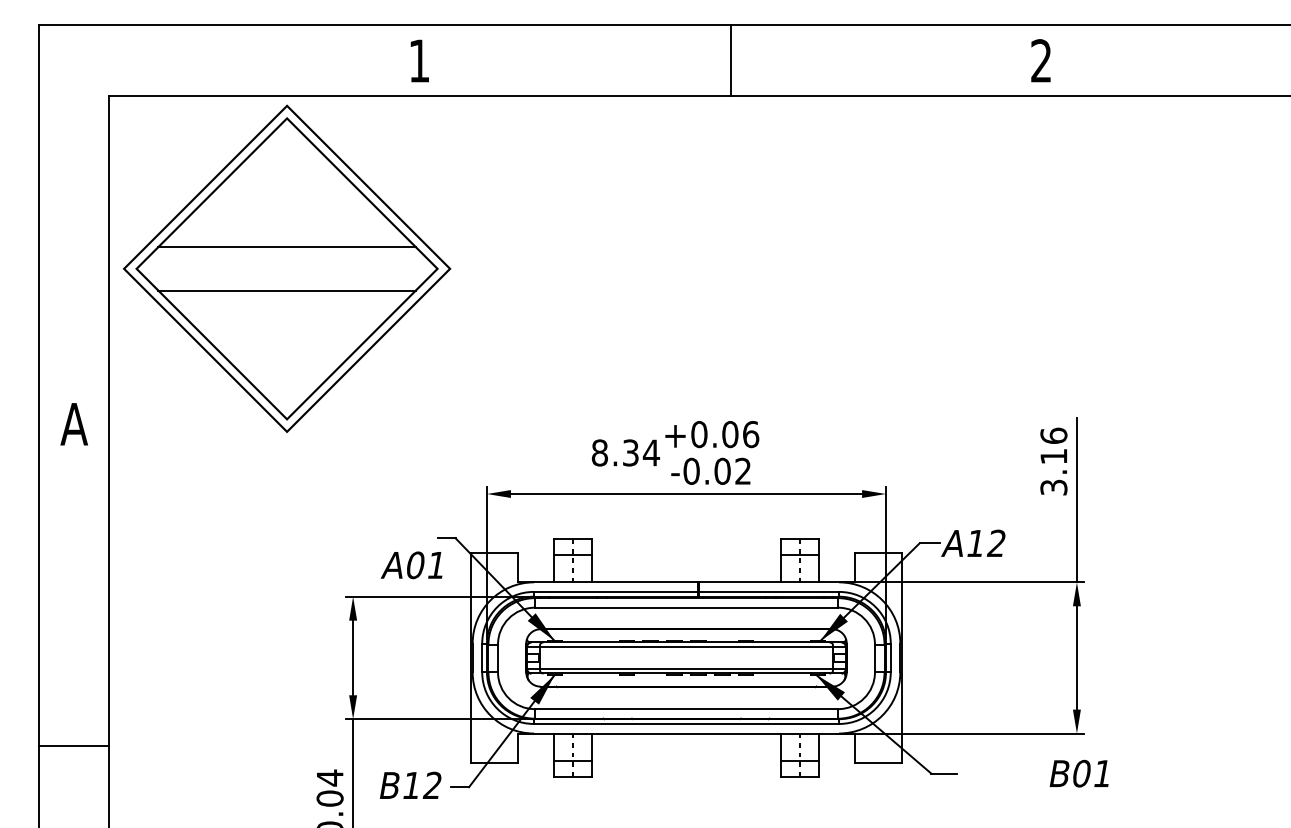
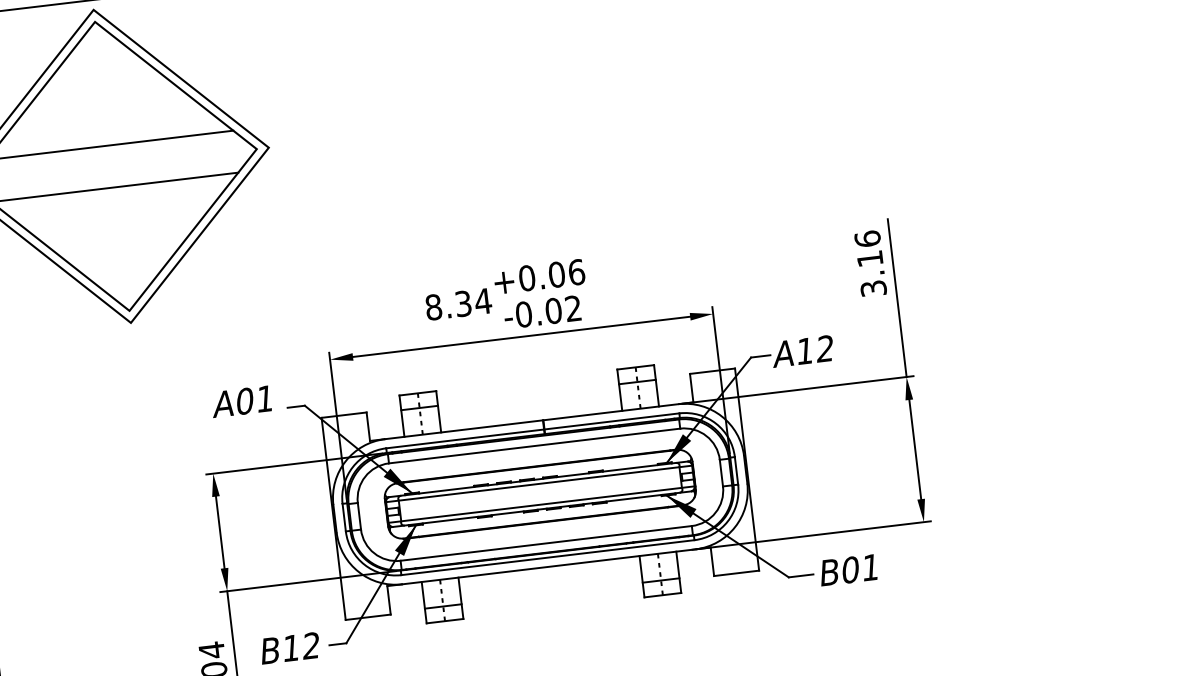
text: (411, 565) -> (241, 401), moved
text: (1078, 773) -> (847, 570), moved

